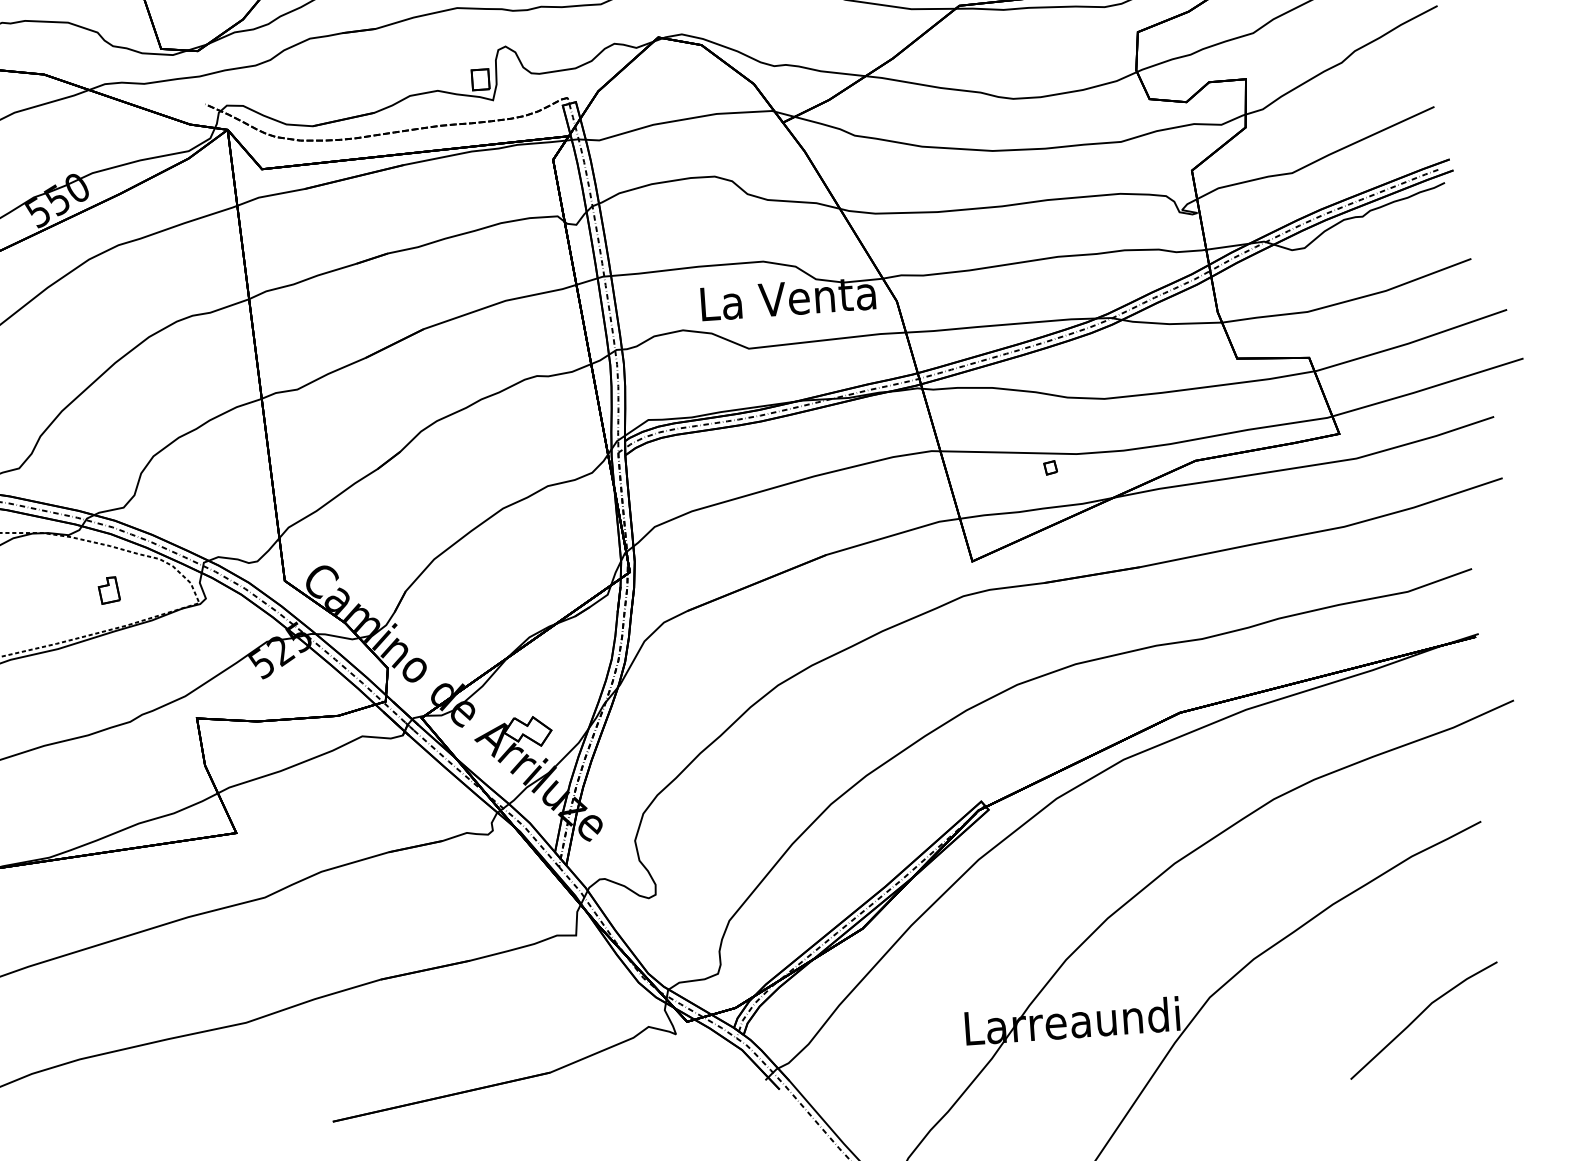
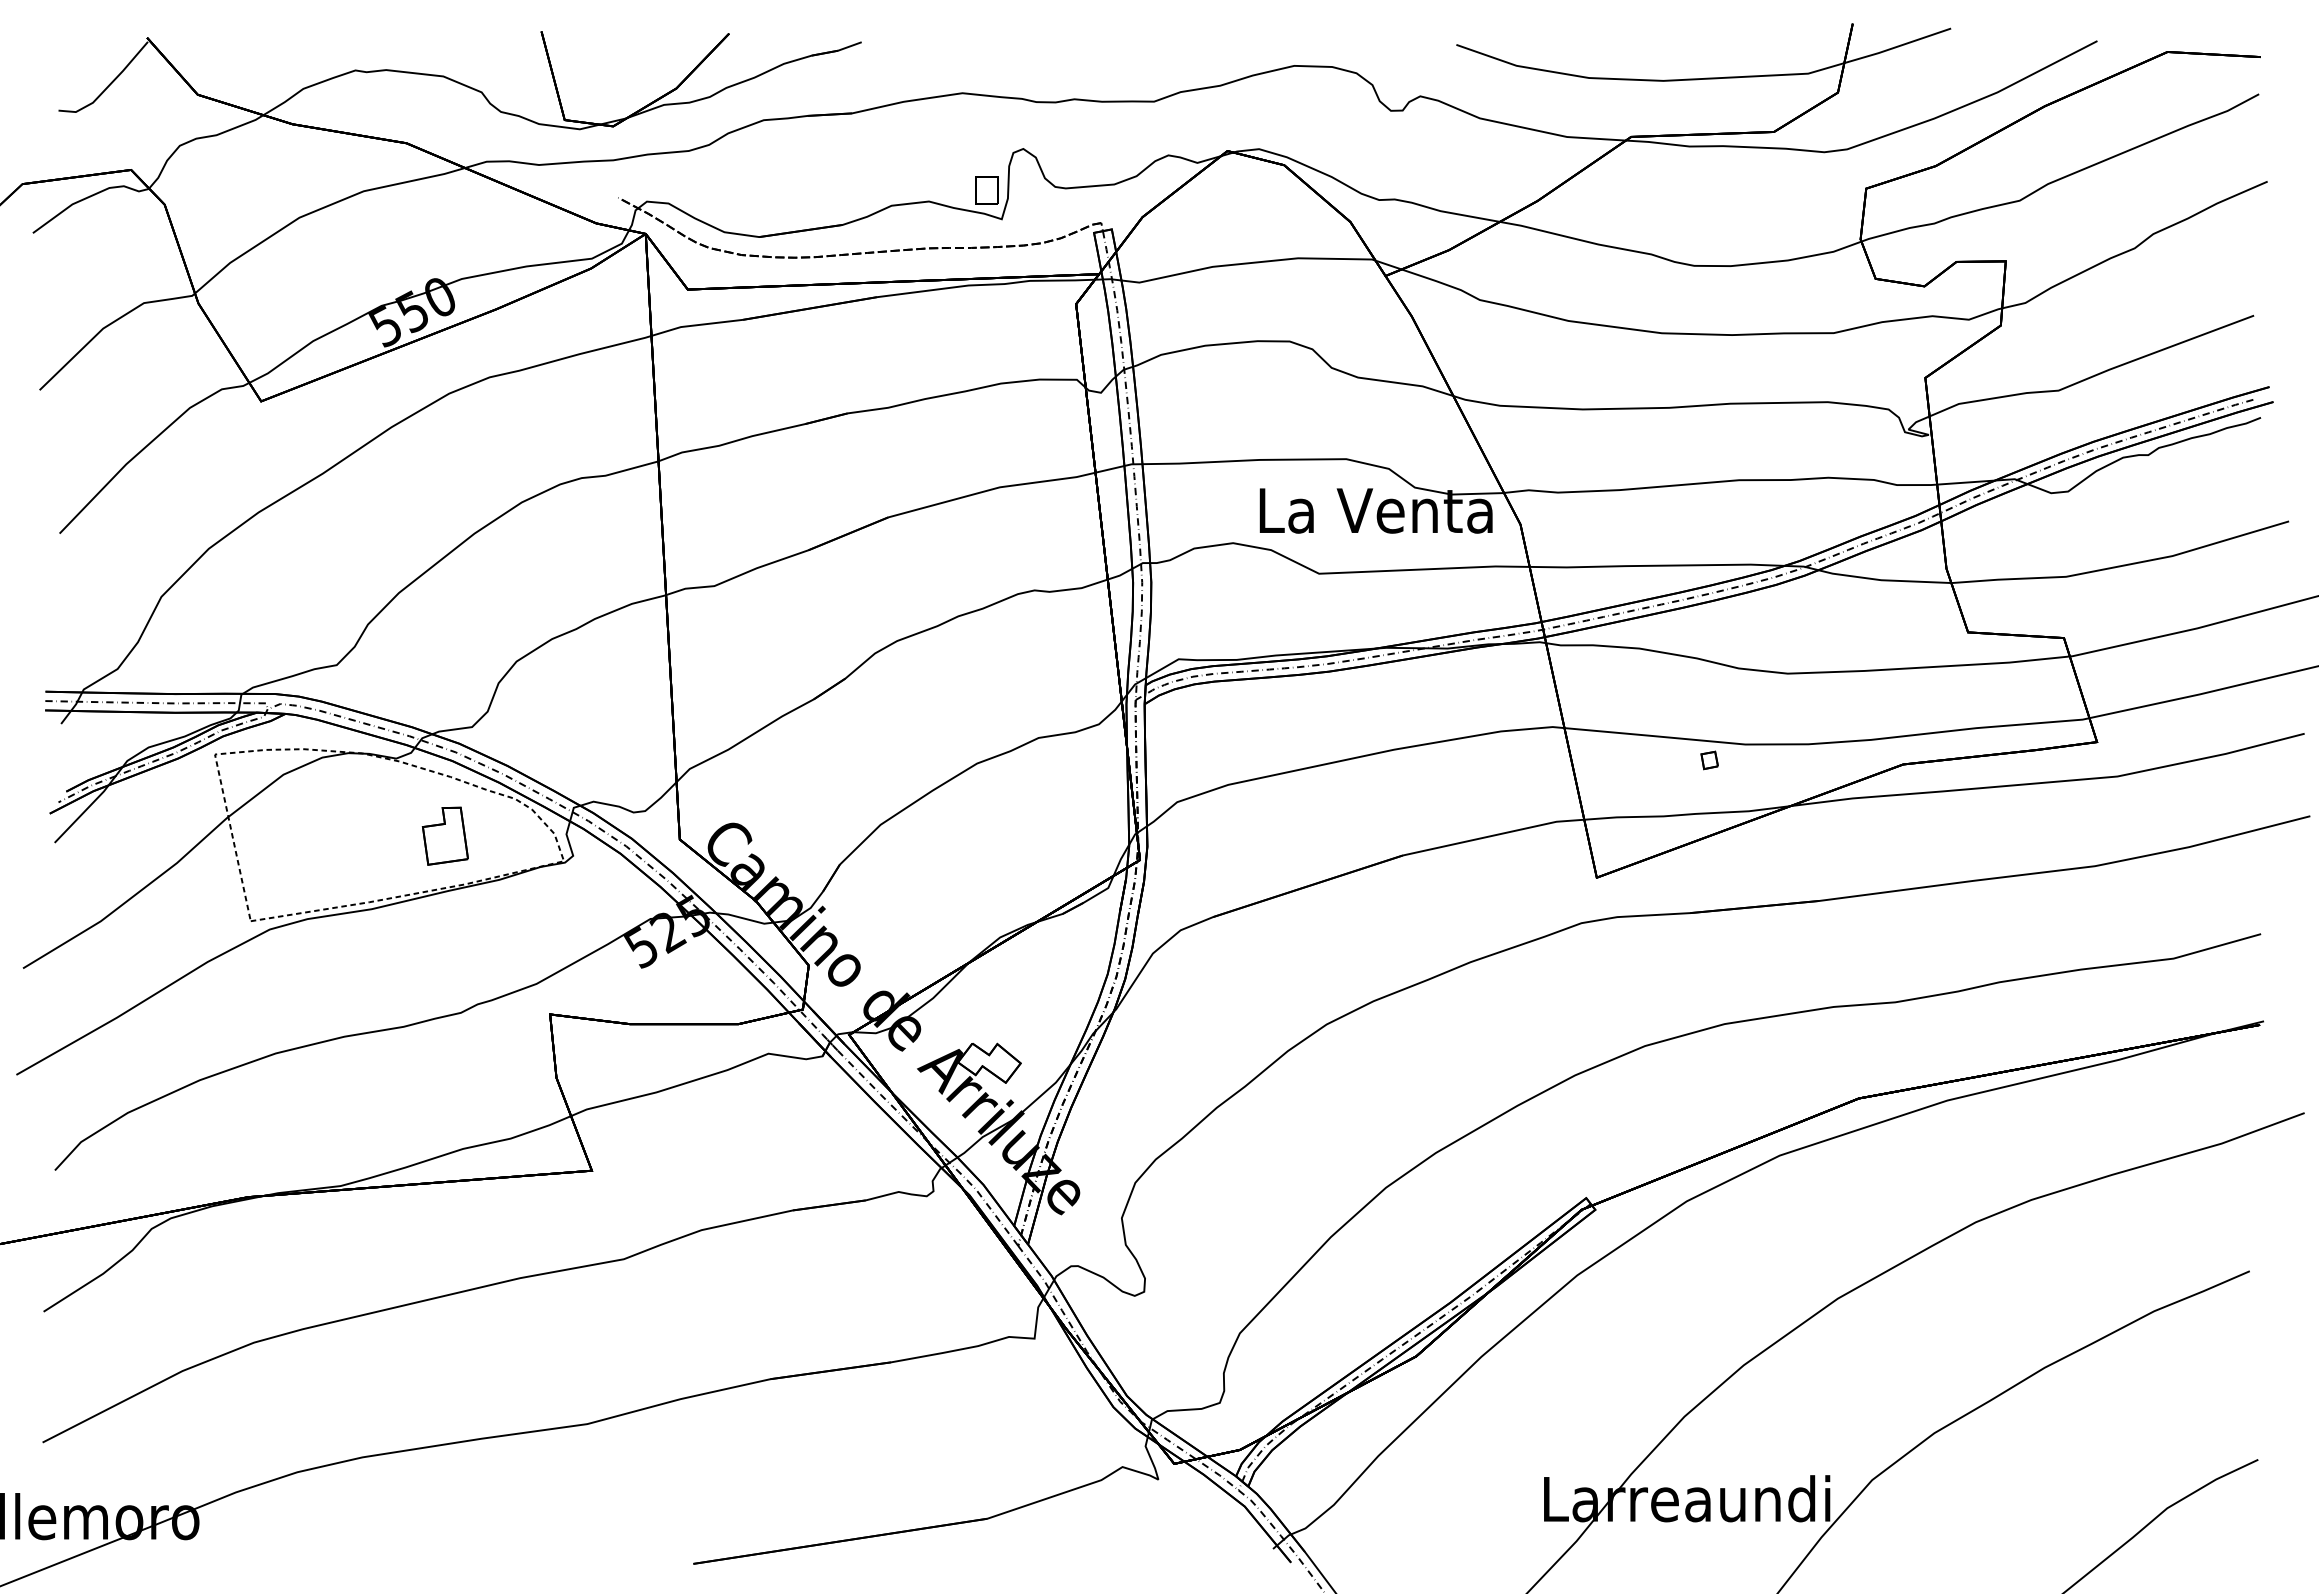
part: (108, 590) -> (444, 835), size x1.67

